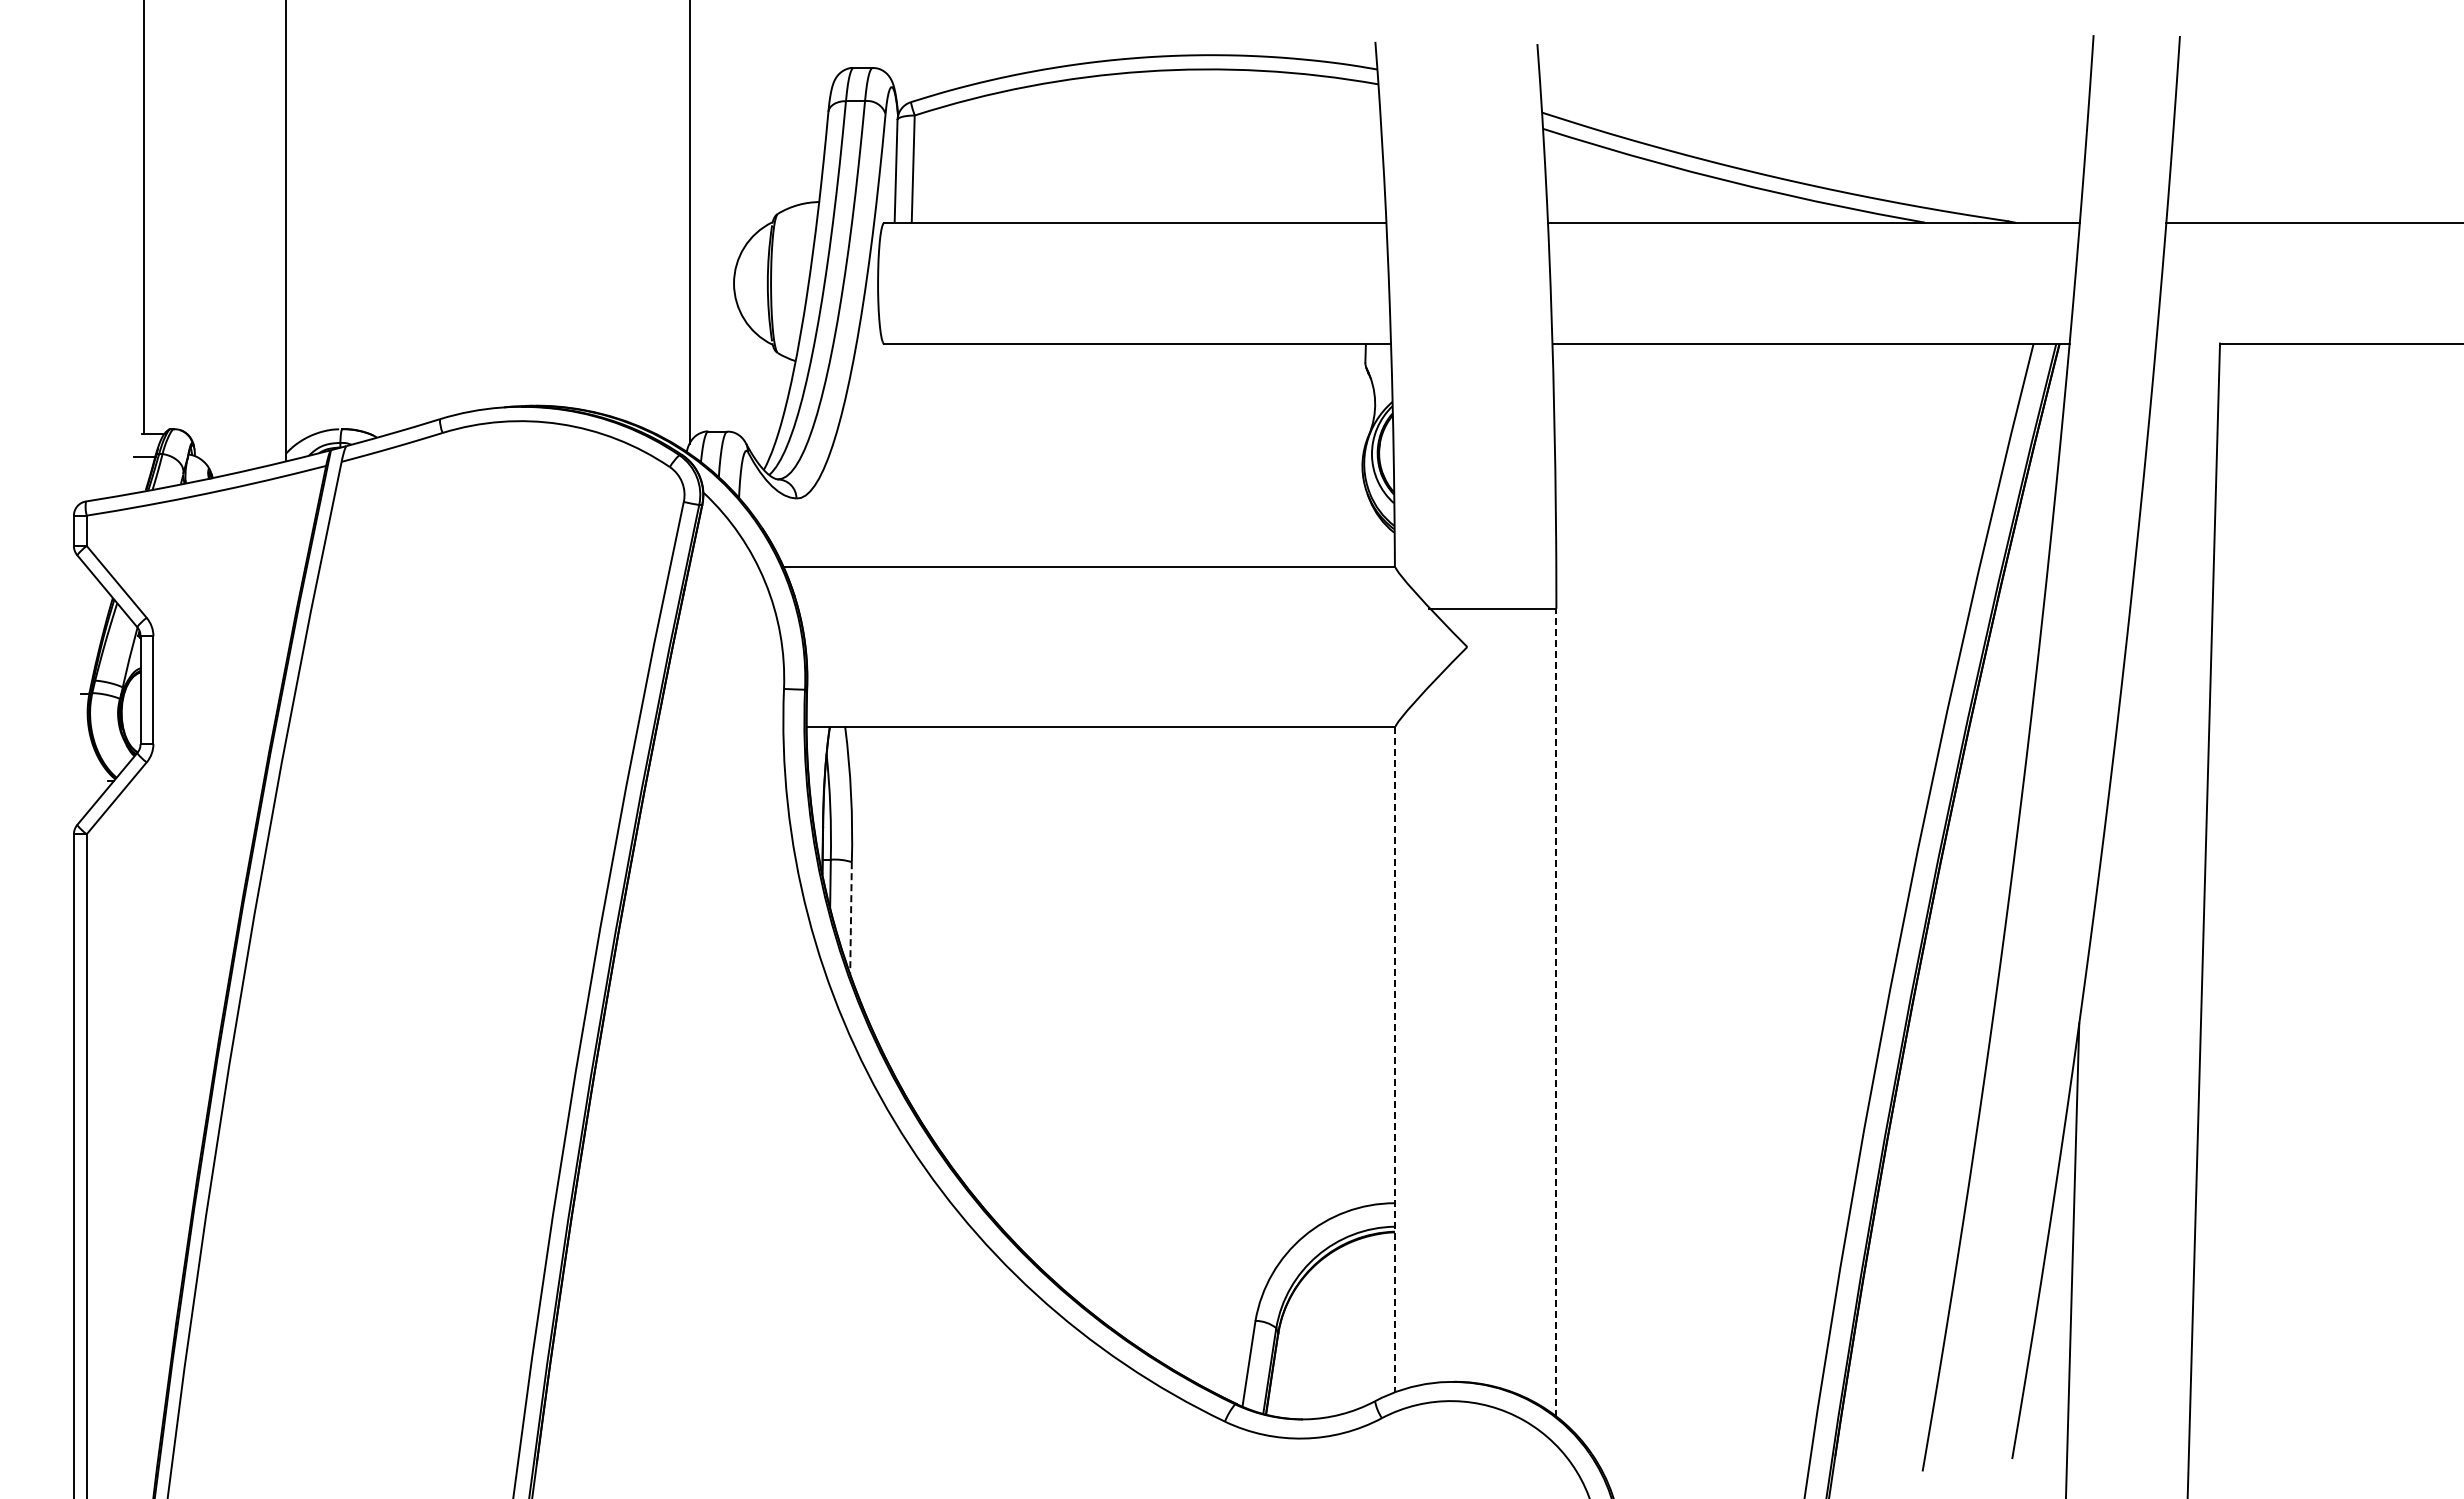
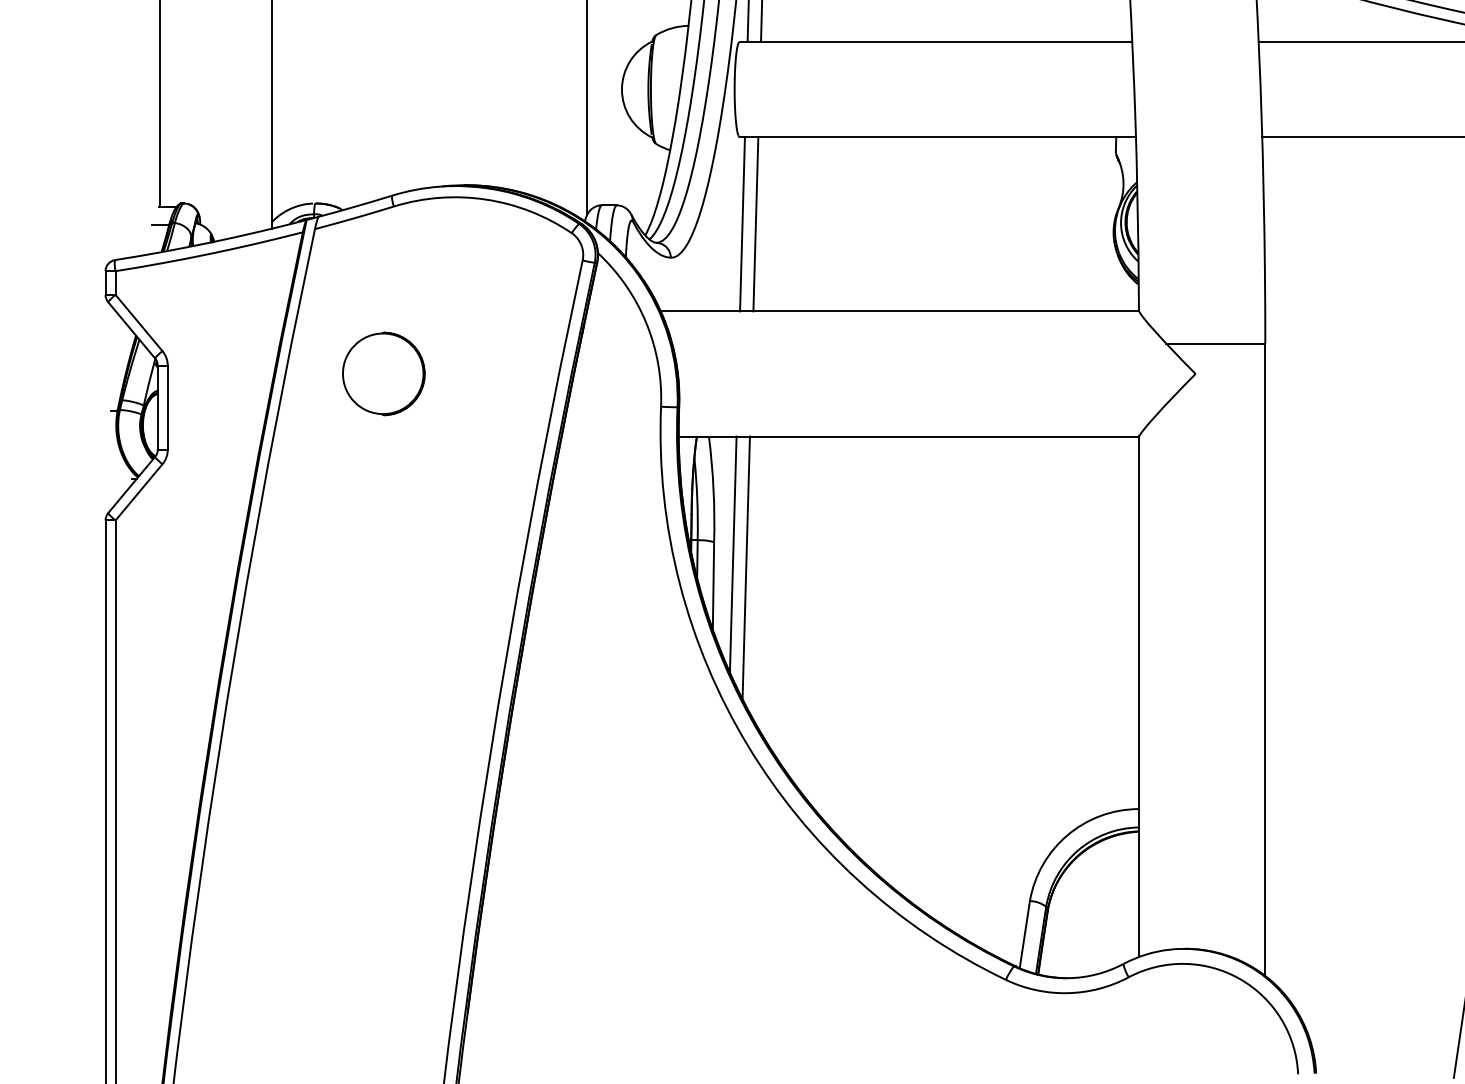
line: (887, 455) -> (742, 224), added
line: (905, 455) -> (756, 224), added
part: (429, 646) -> (383, 373), added
line: (876, 877) -> (733, 554), added
line: (892, 894) -> (745, 567), added
line: (851, 919) -> (713, 587), dashed -> solid
line: (1556, 1012) -> (1265, 659), dashed -> solid
line: (1395, 1059) -> (1139, 696), dashed -> solid

